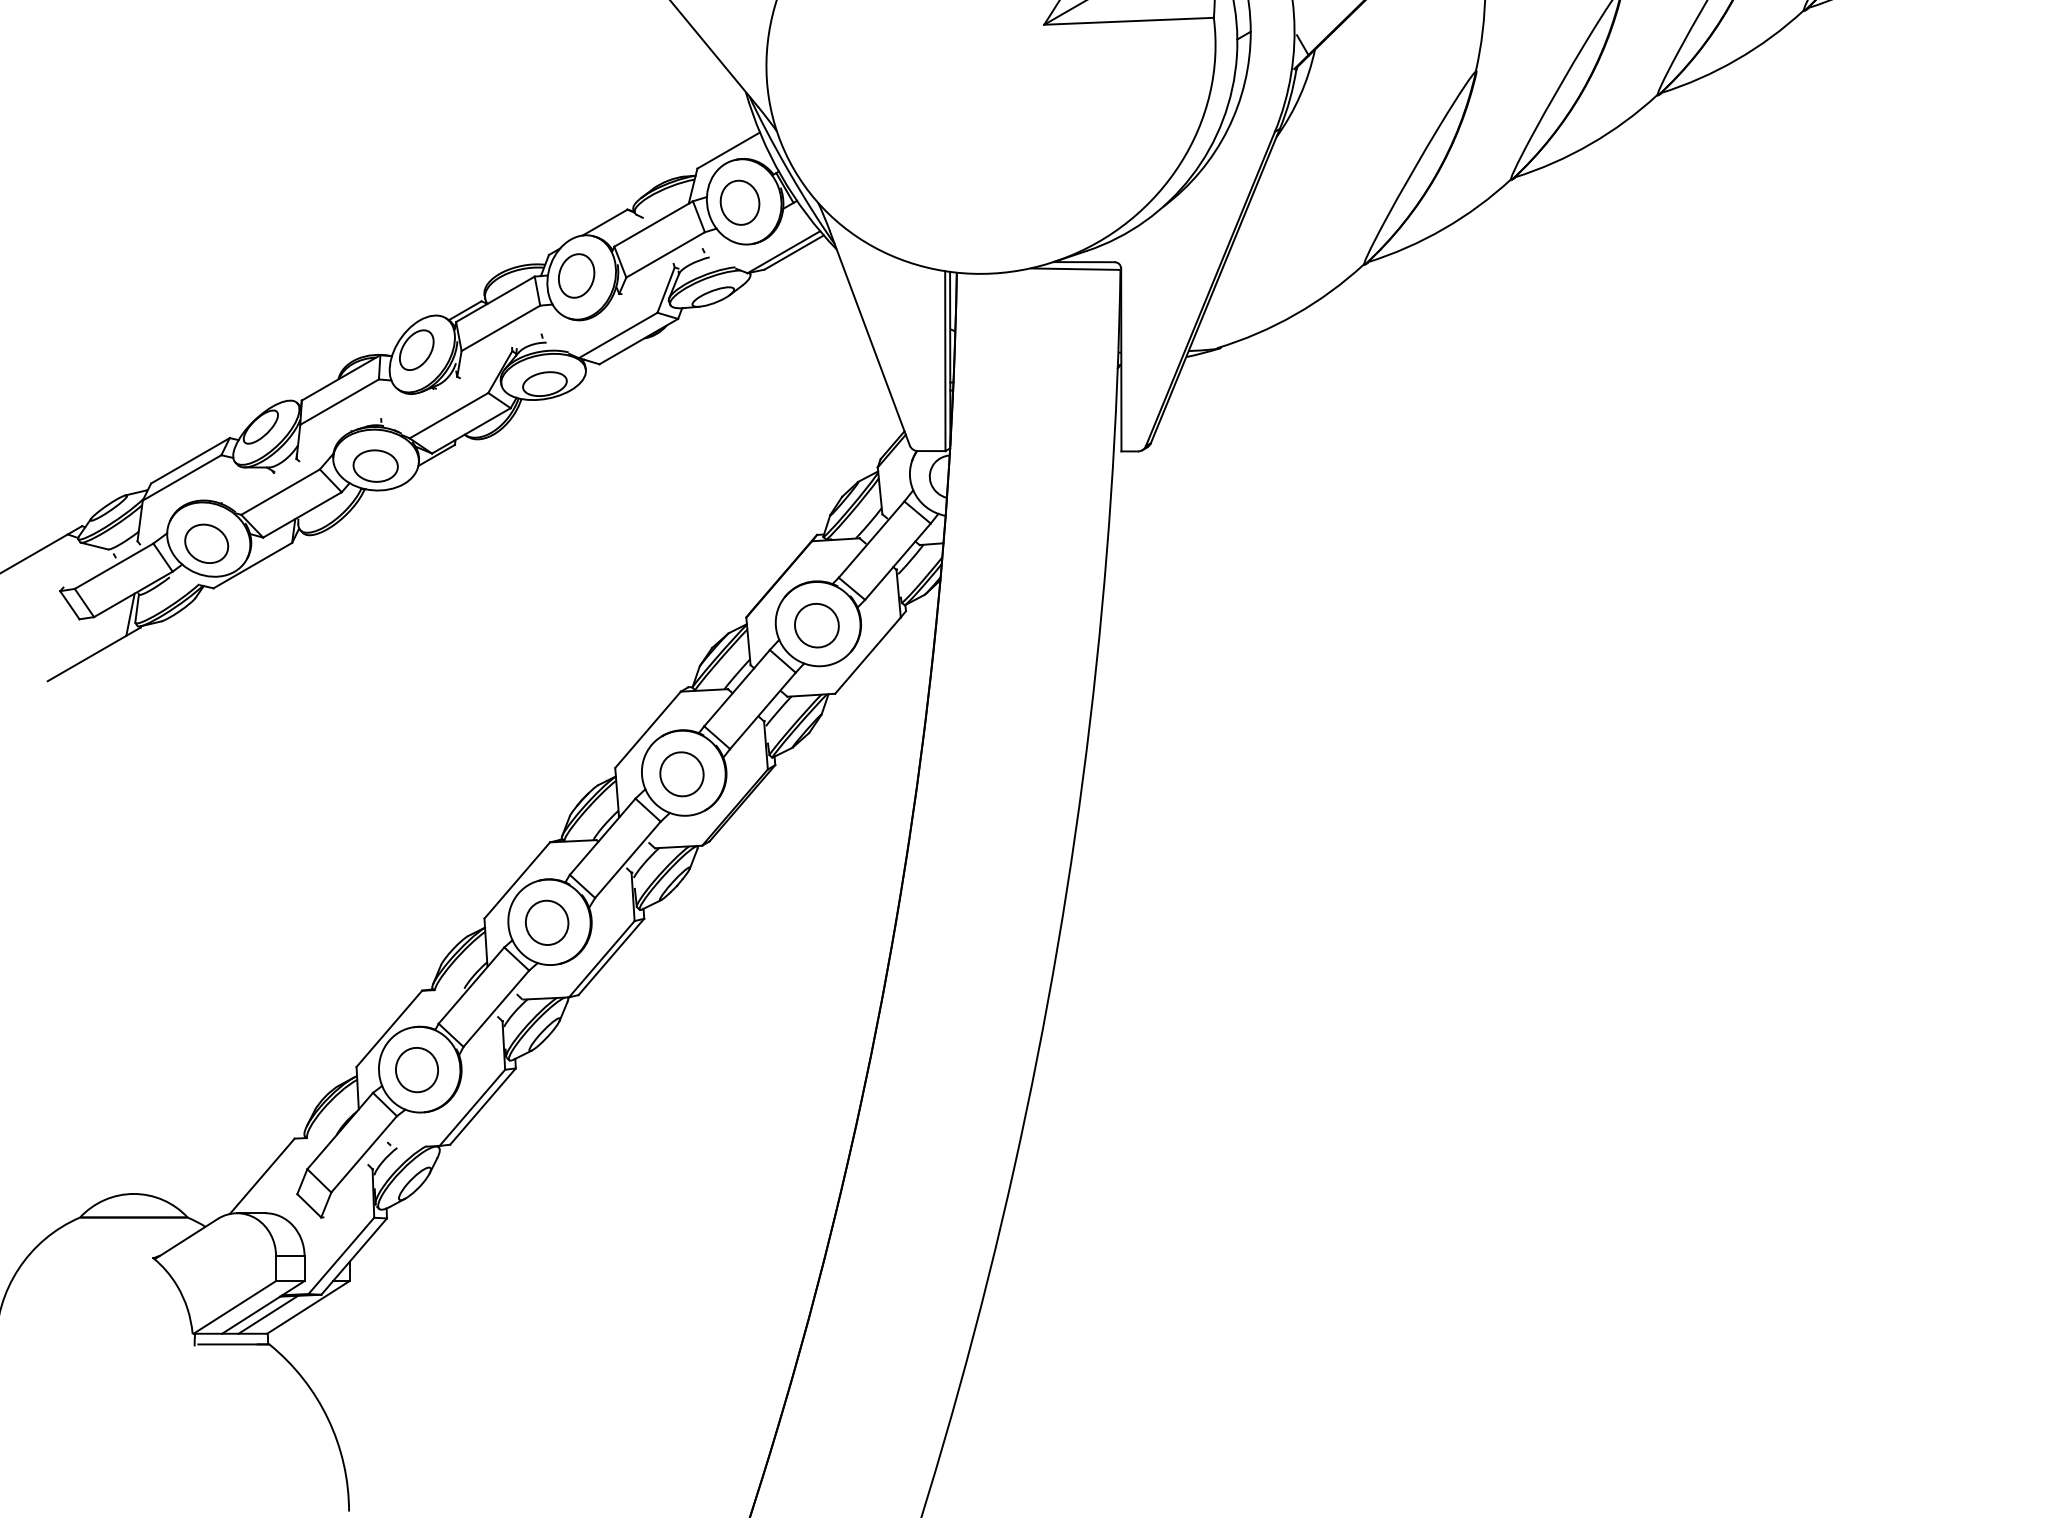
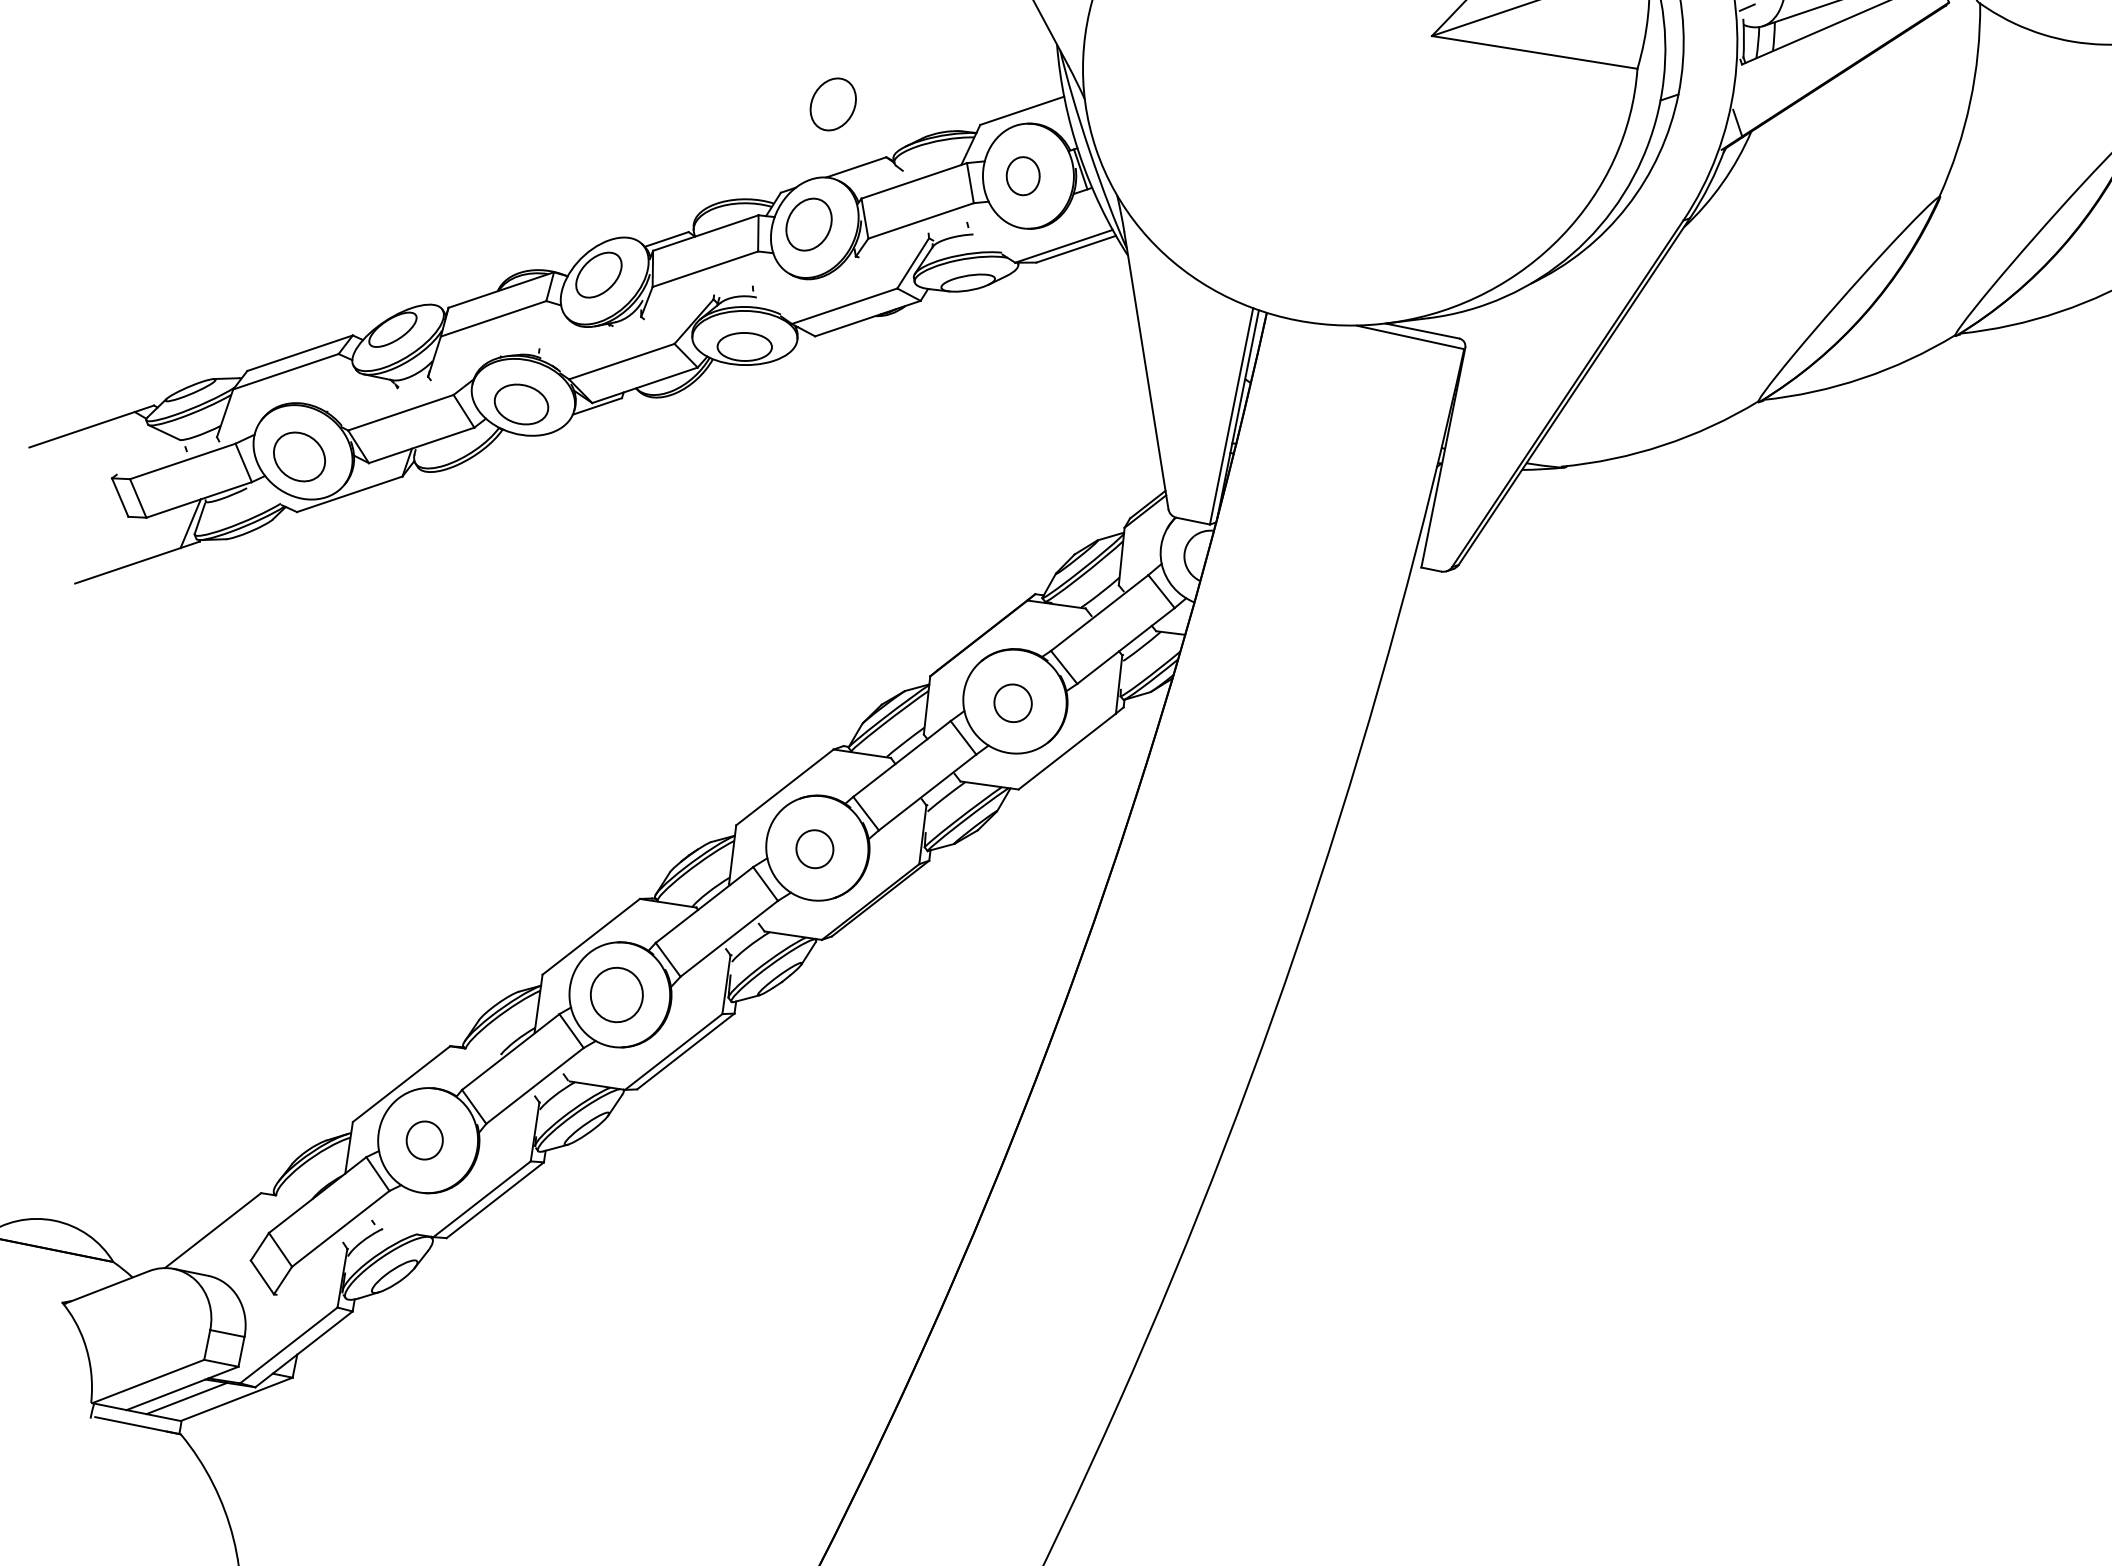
part: (576, 175) -> (833, 103), added
part: (739, 202) -> (1022, 175), size x0.7
part: (816, 625) -> (1012, 702), size x0.7
part: (681, 774) -> (814, 849), size x0.7
part: (416, 1070) -> (424, 1140), size x0.7

